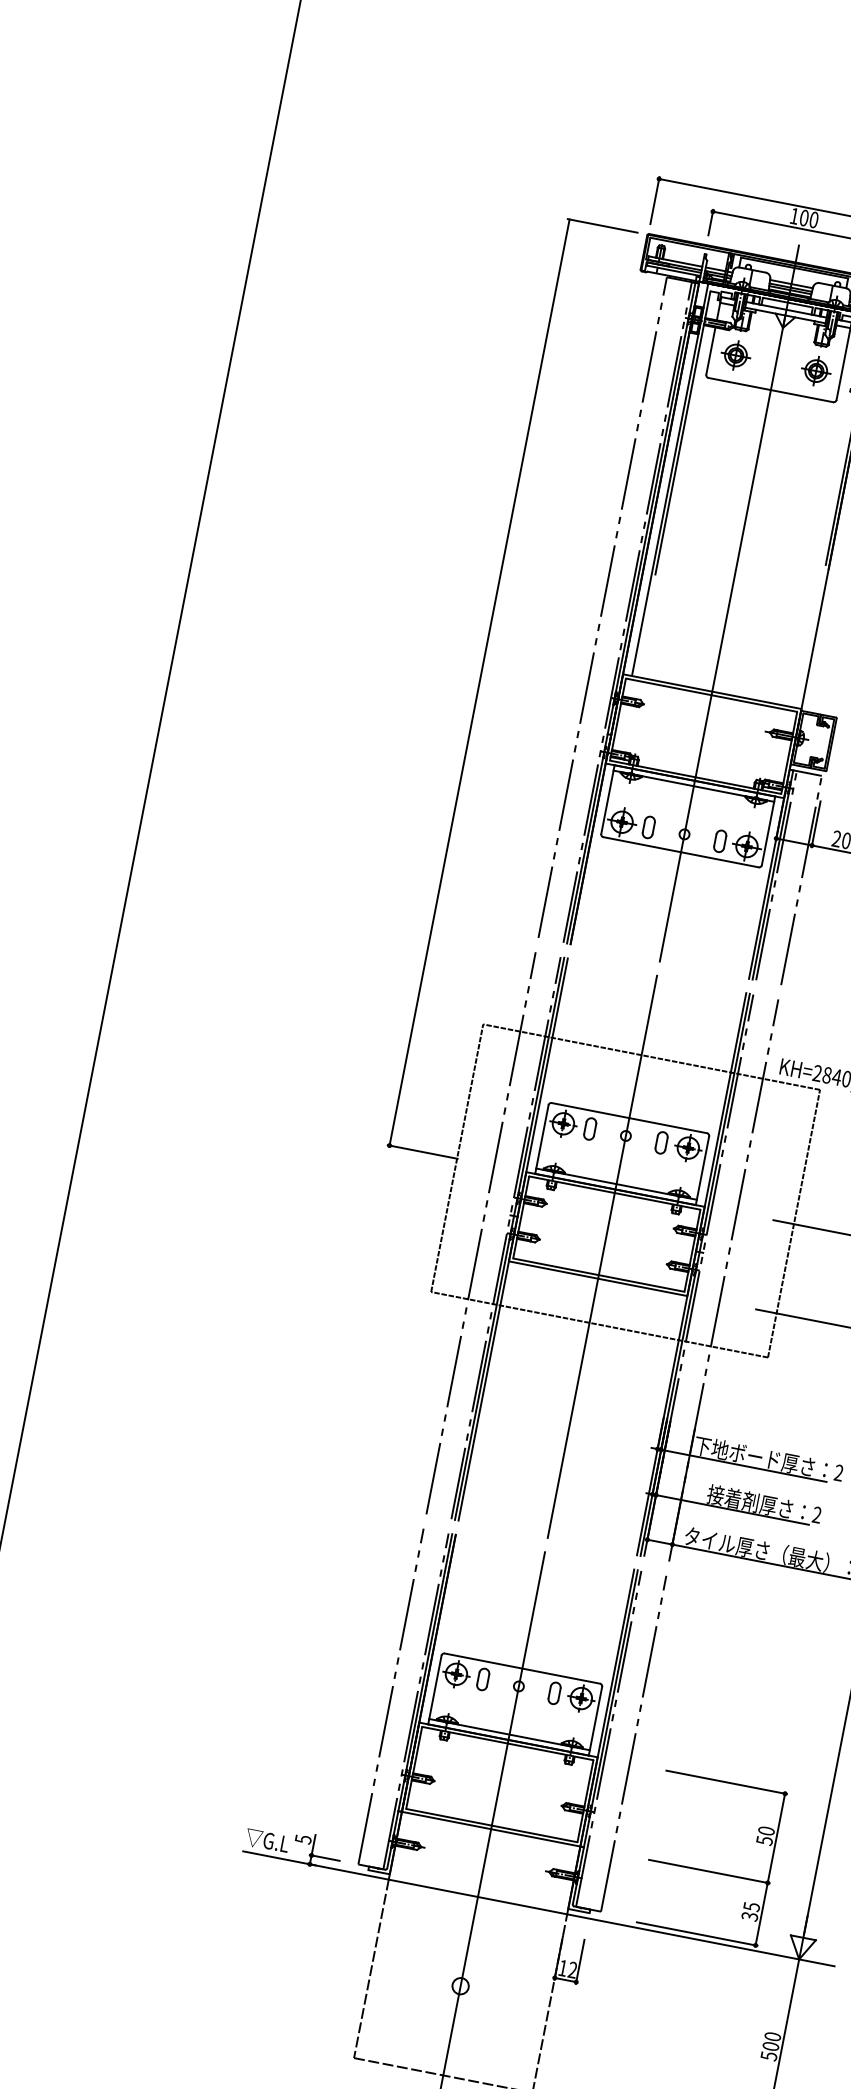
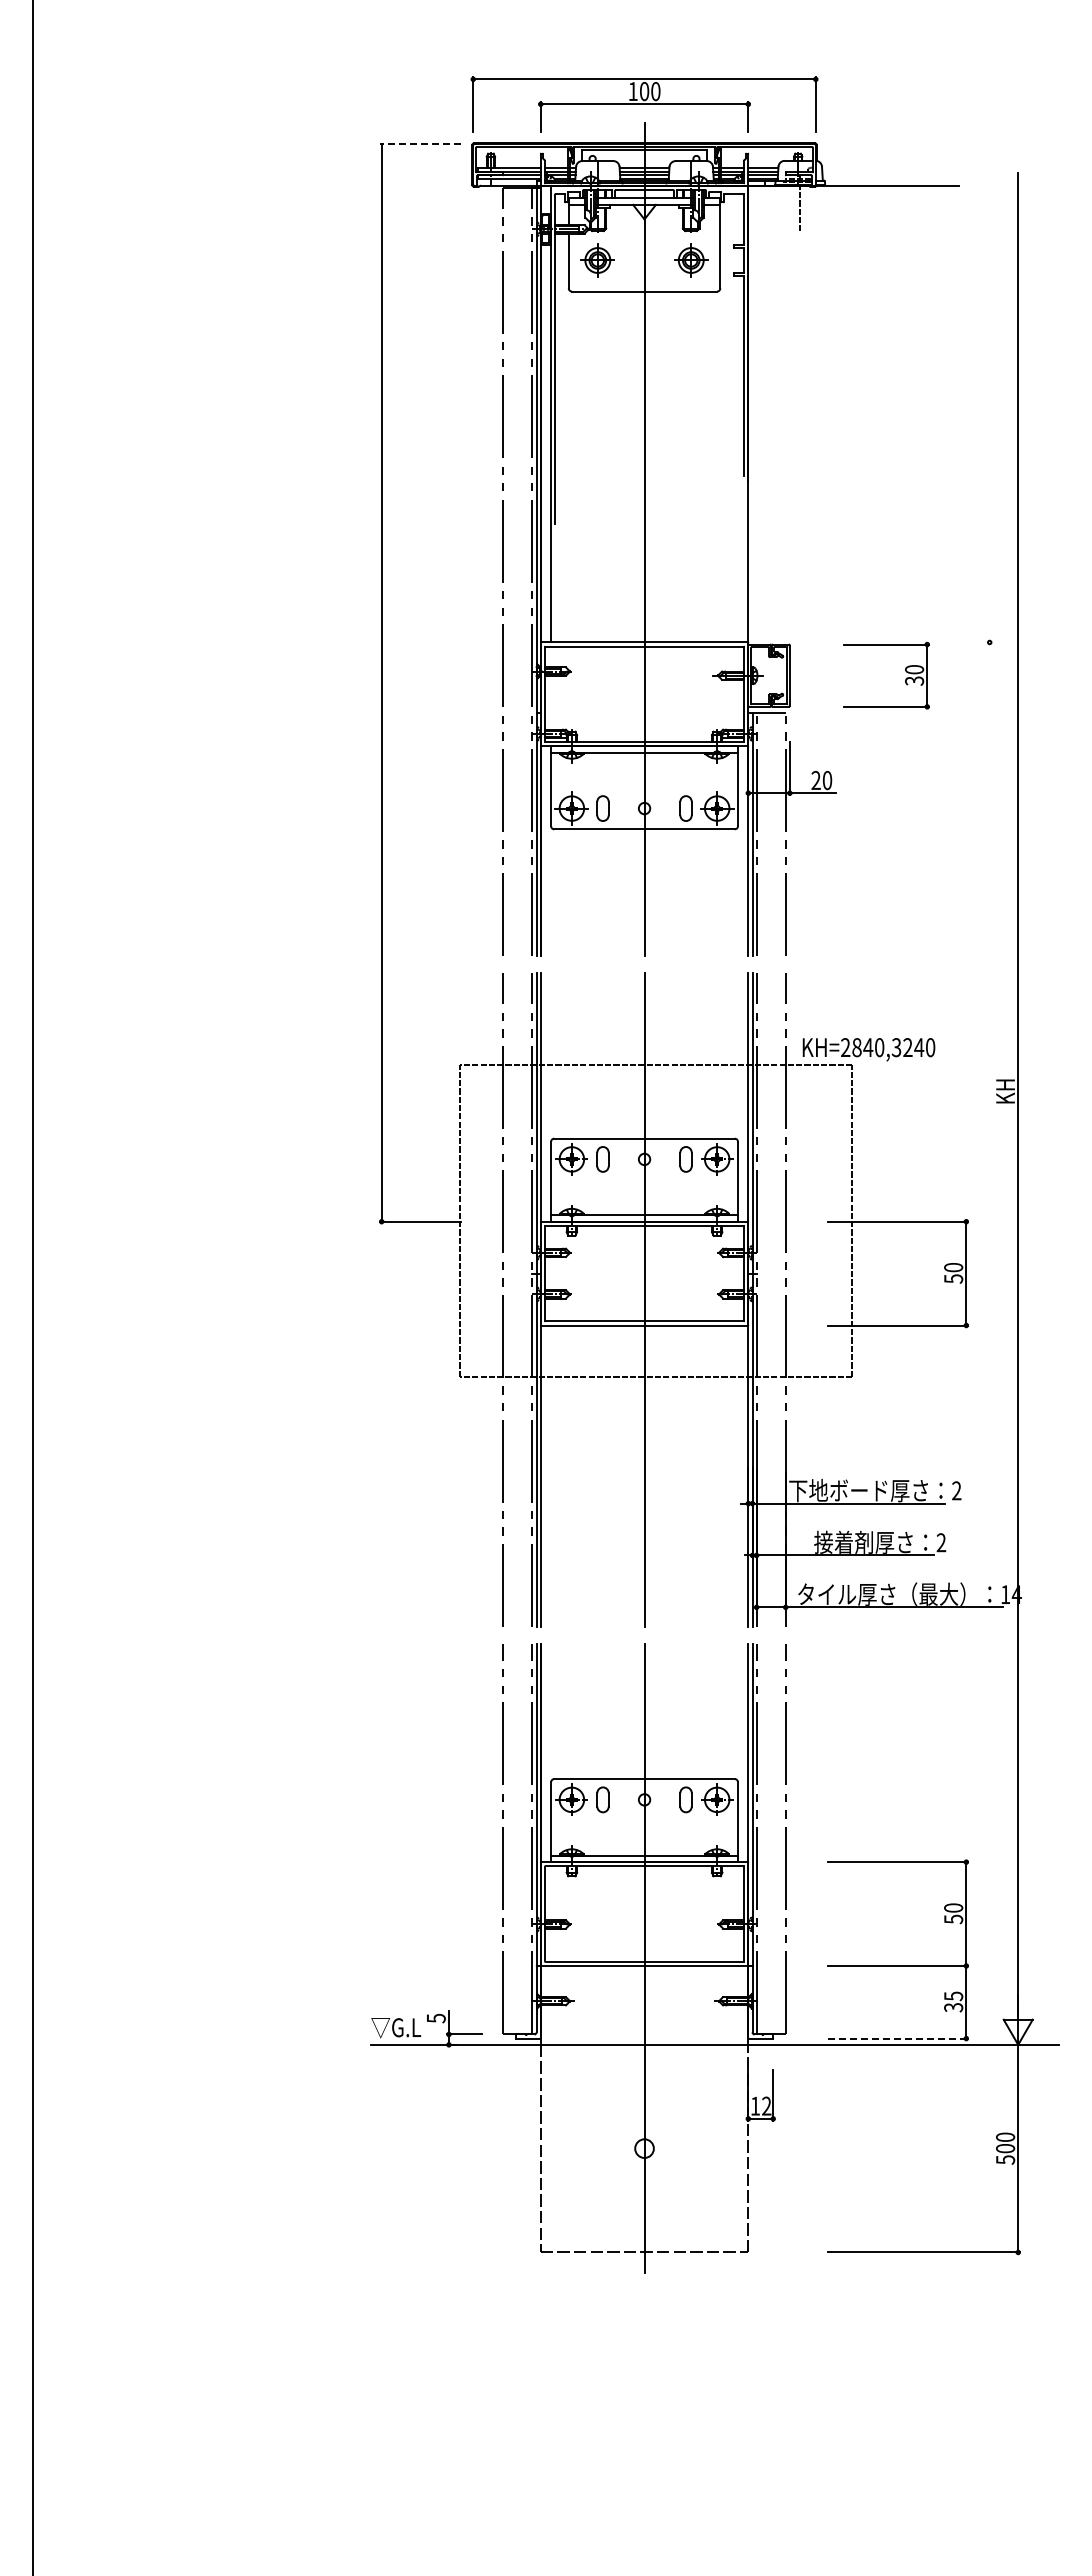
line: (602, 226) -> (420, 144), solid -> dashed
line: (697, 1933) -> (898, 2038), solid -> dashed

